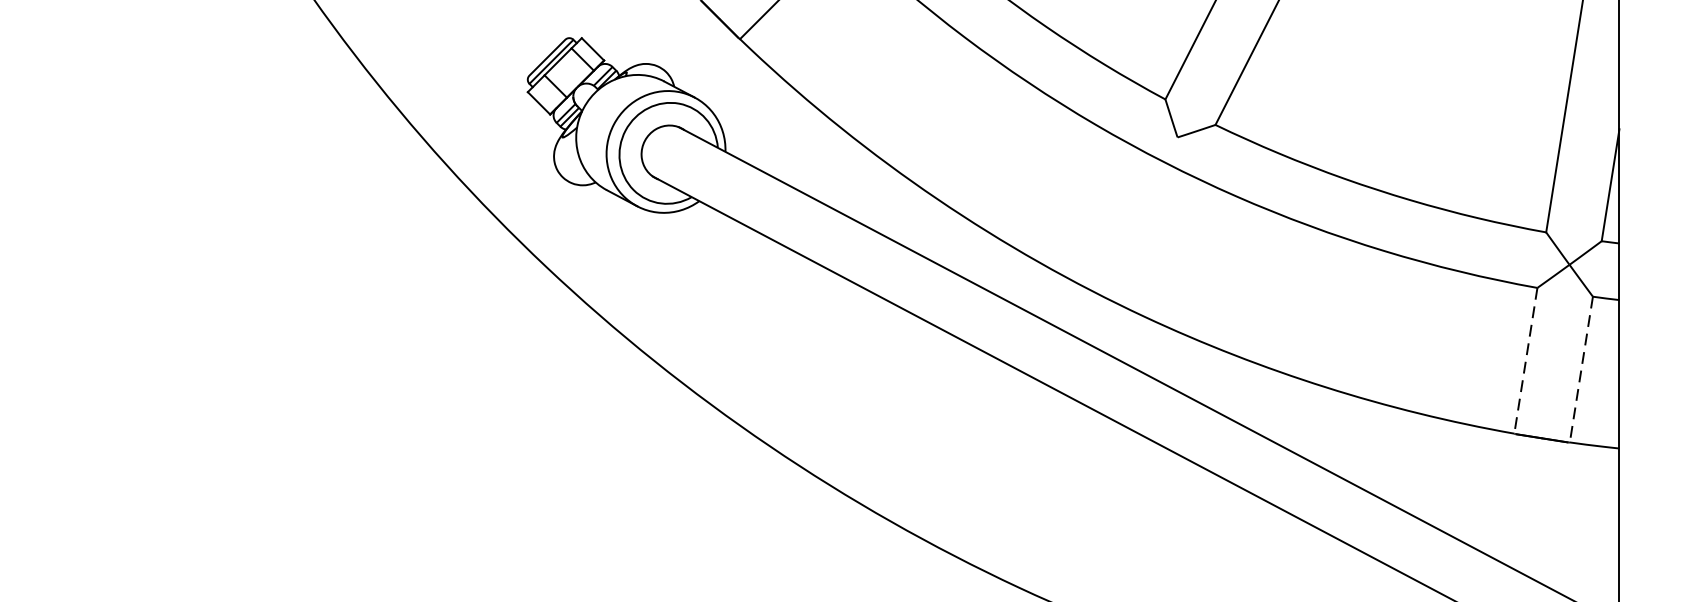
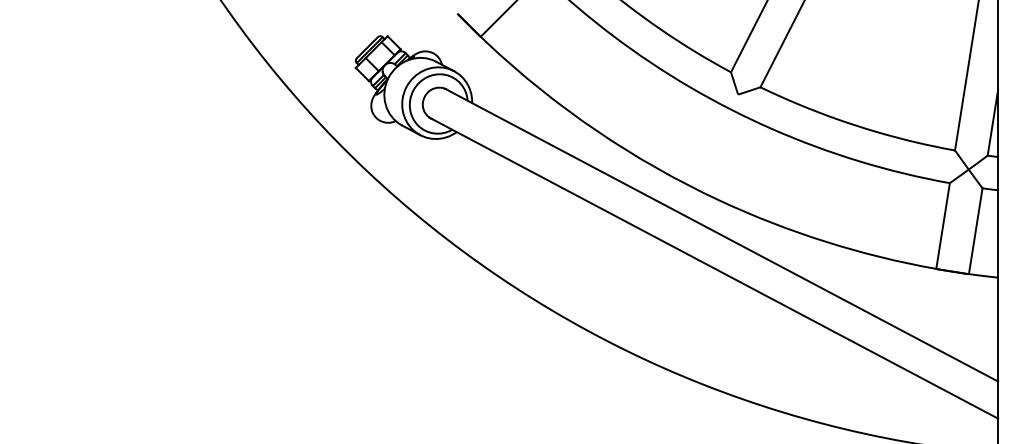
line: (1526, 361) -> (943, 226), dashed -> solid
line: (1580, 370) -> (975, 231), dashed -> solid

